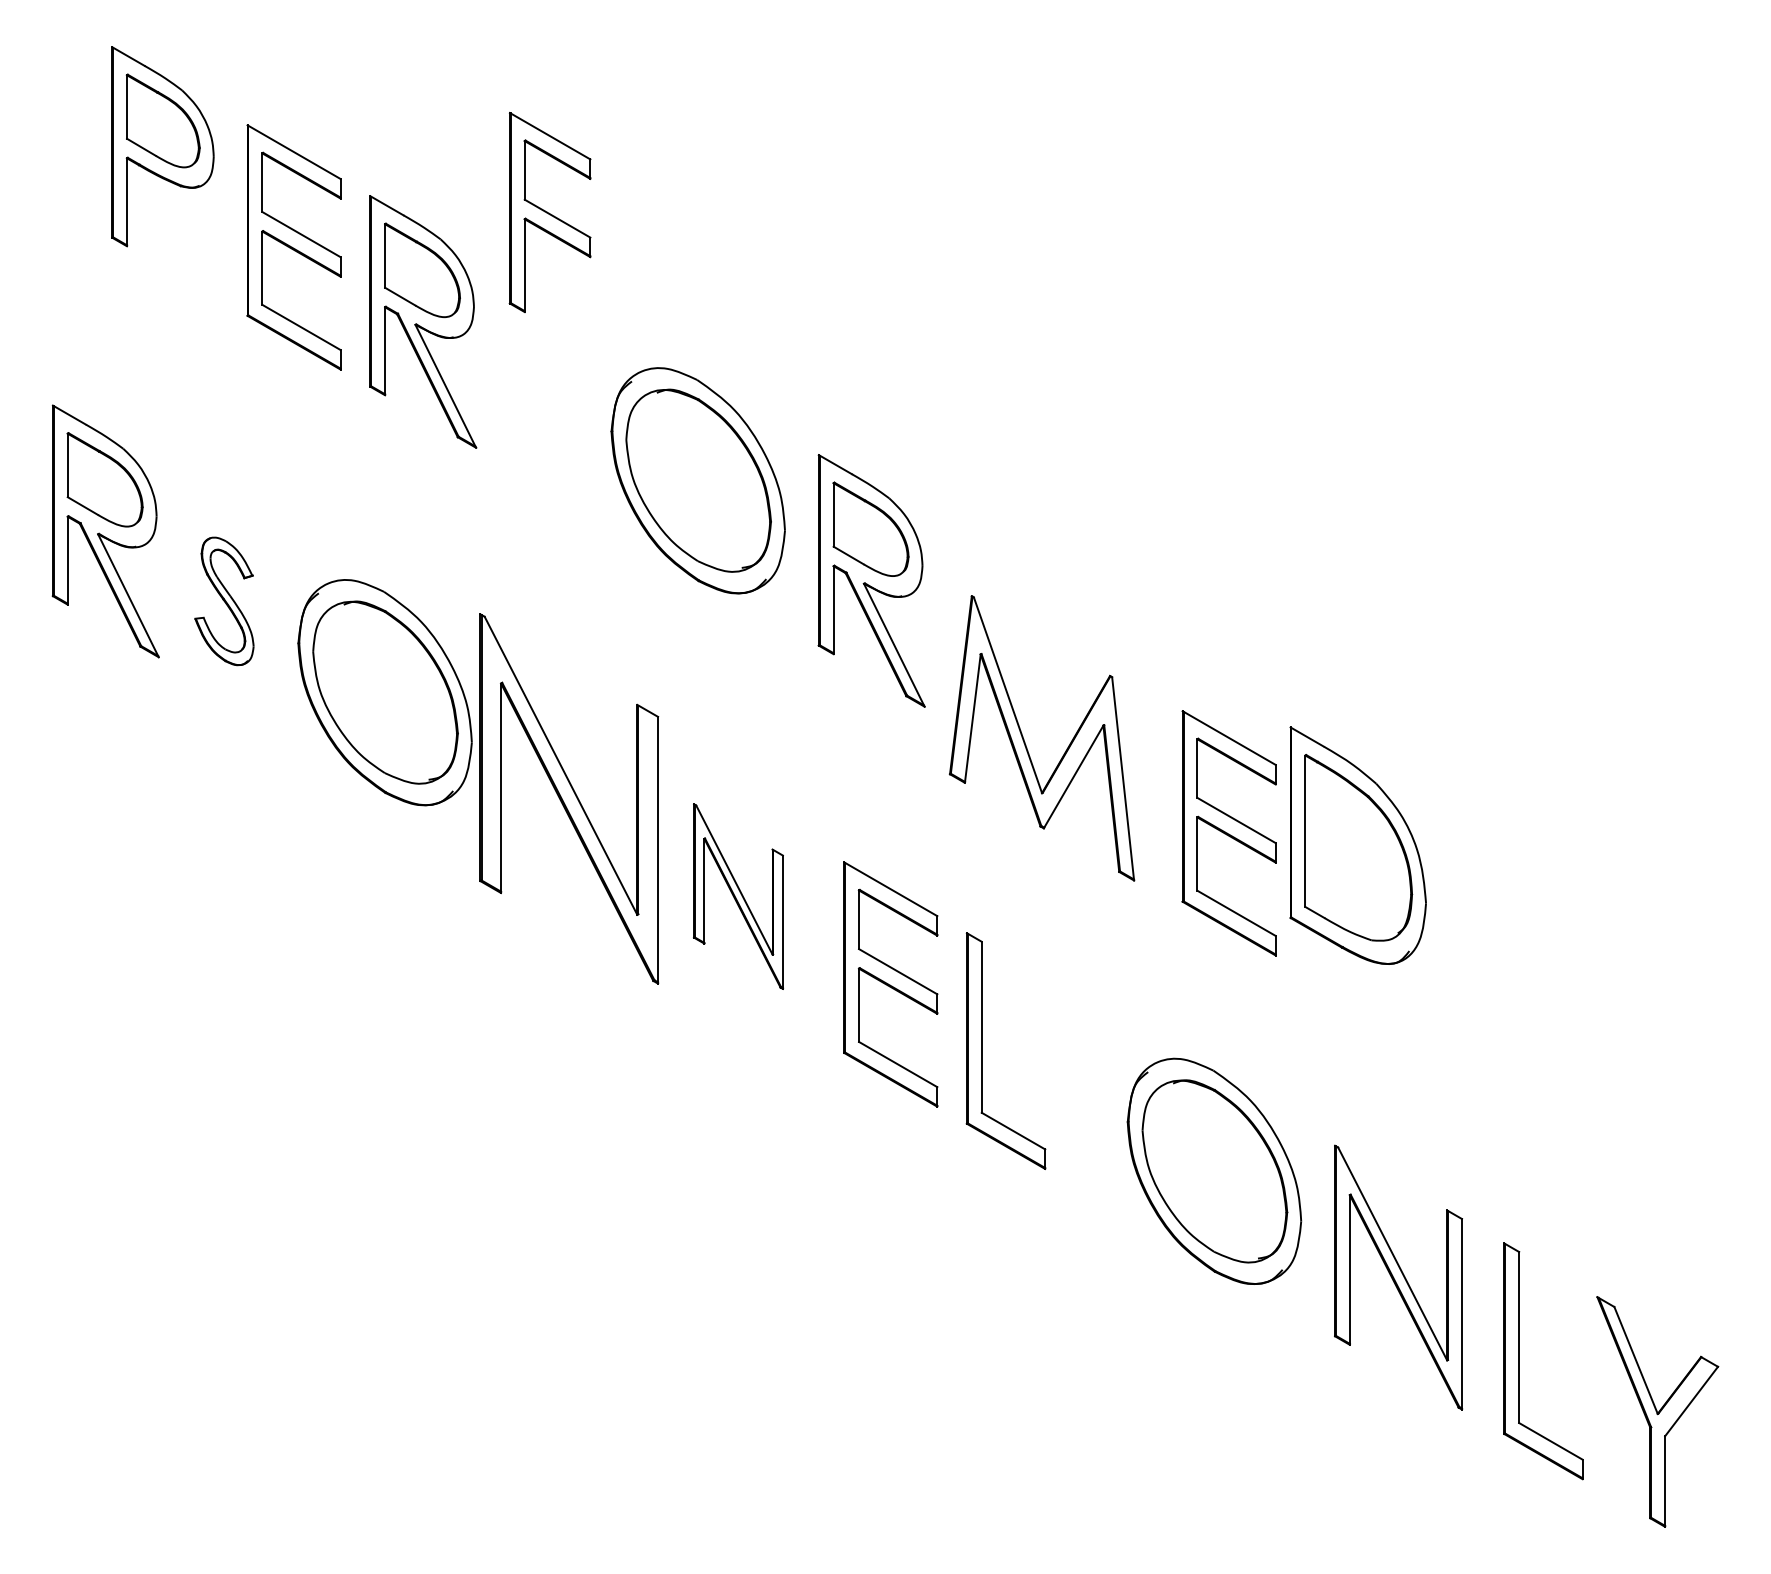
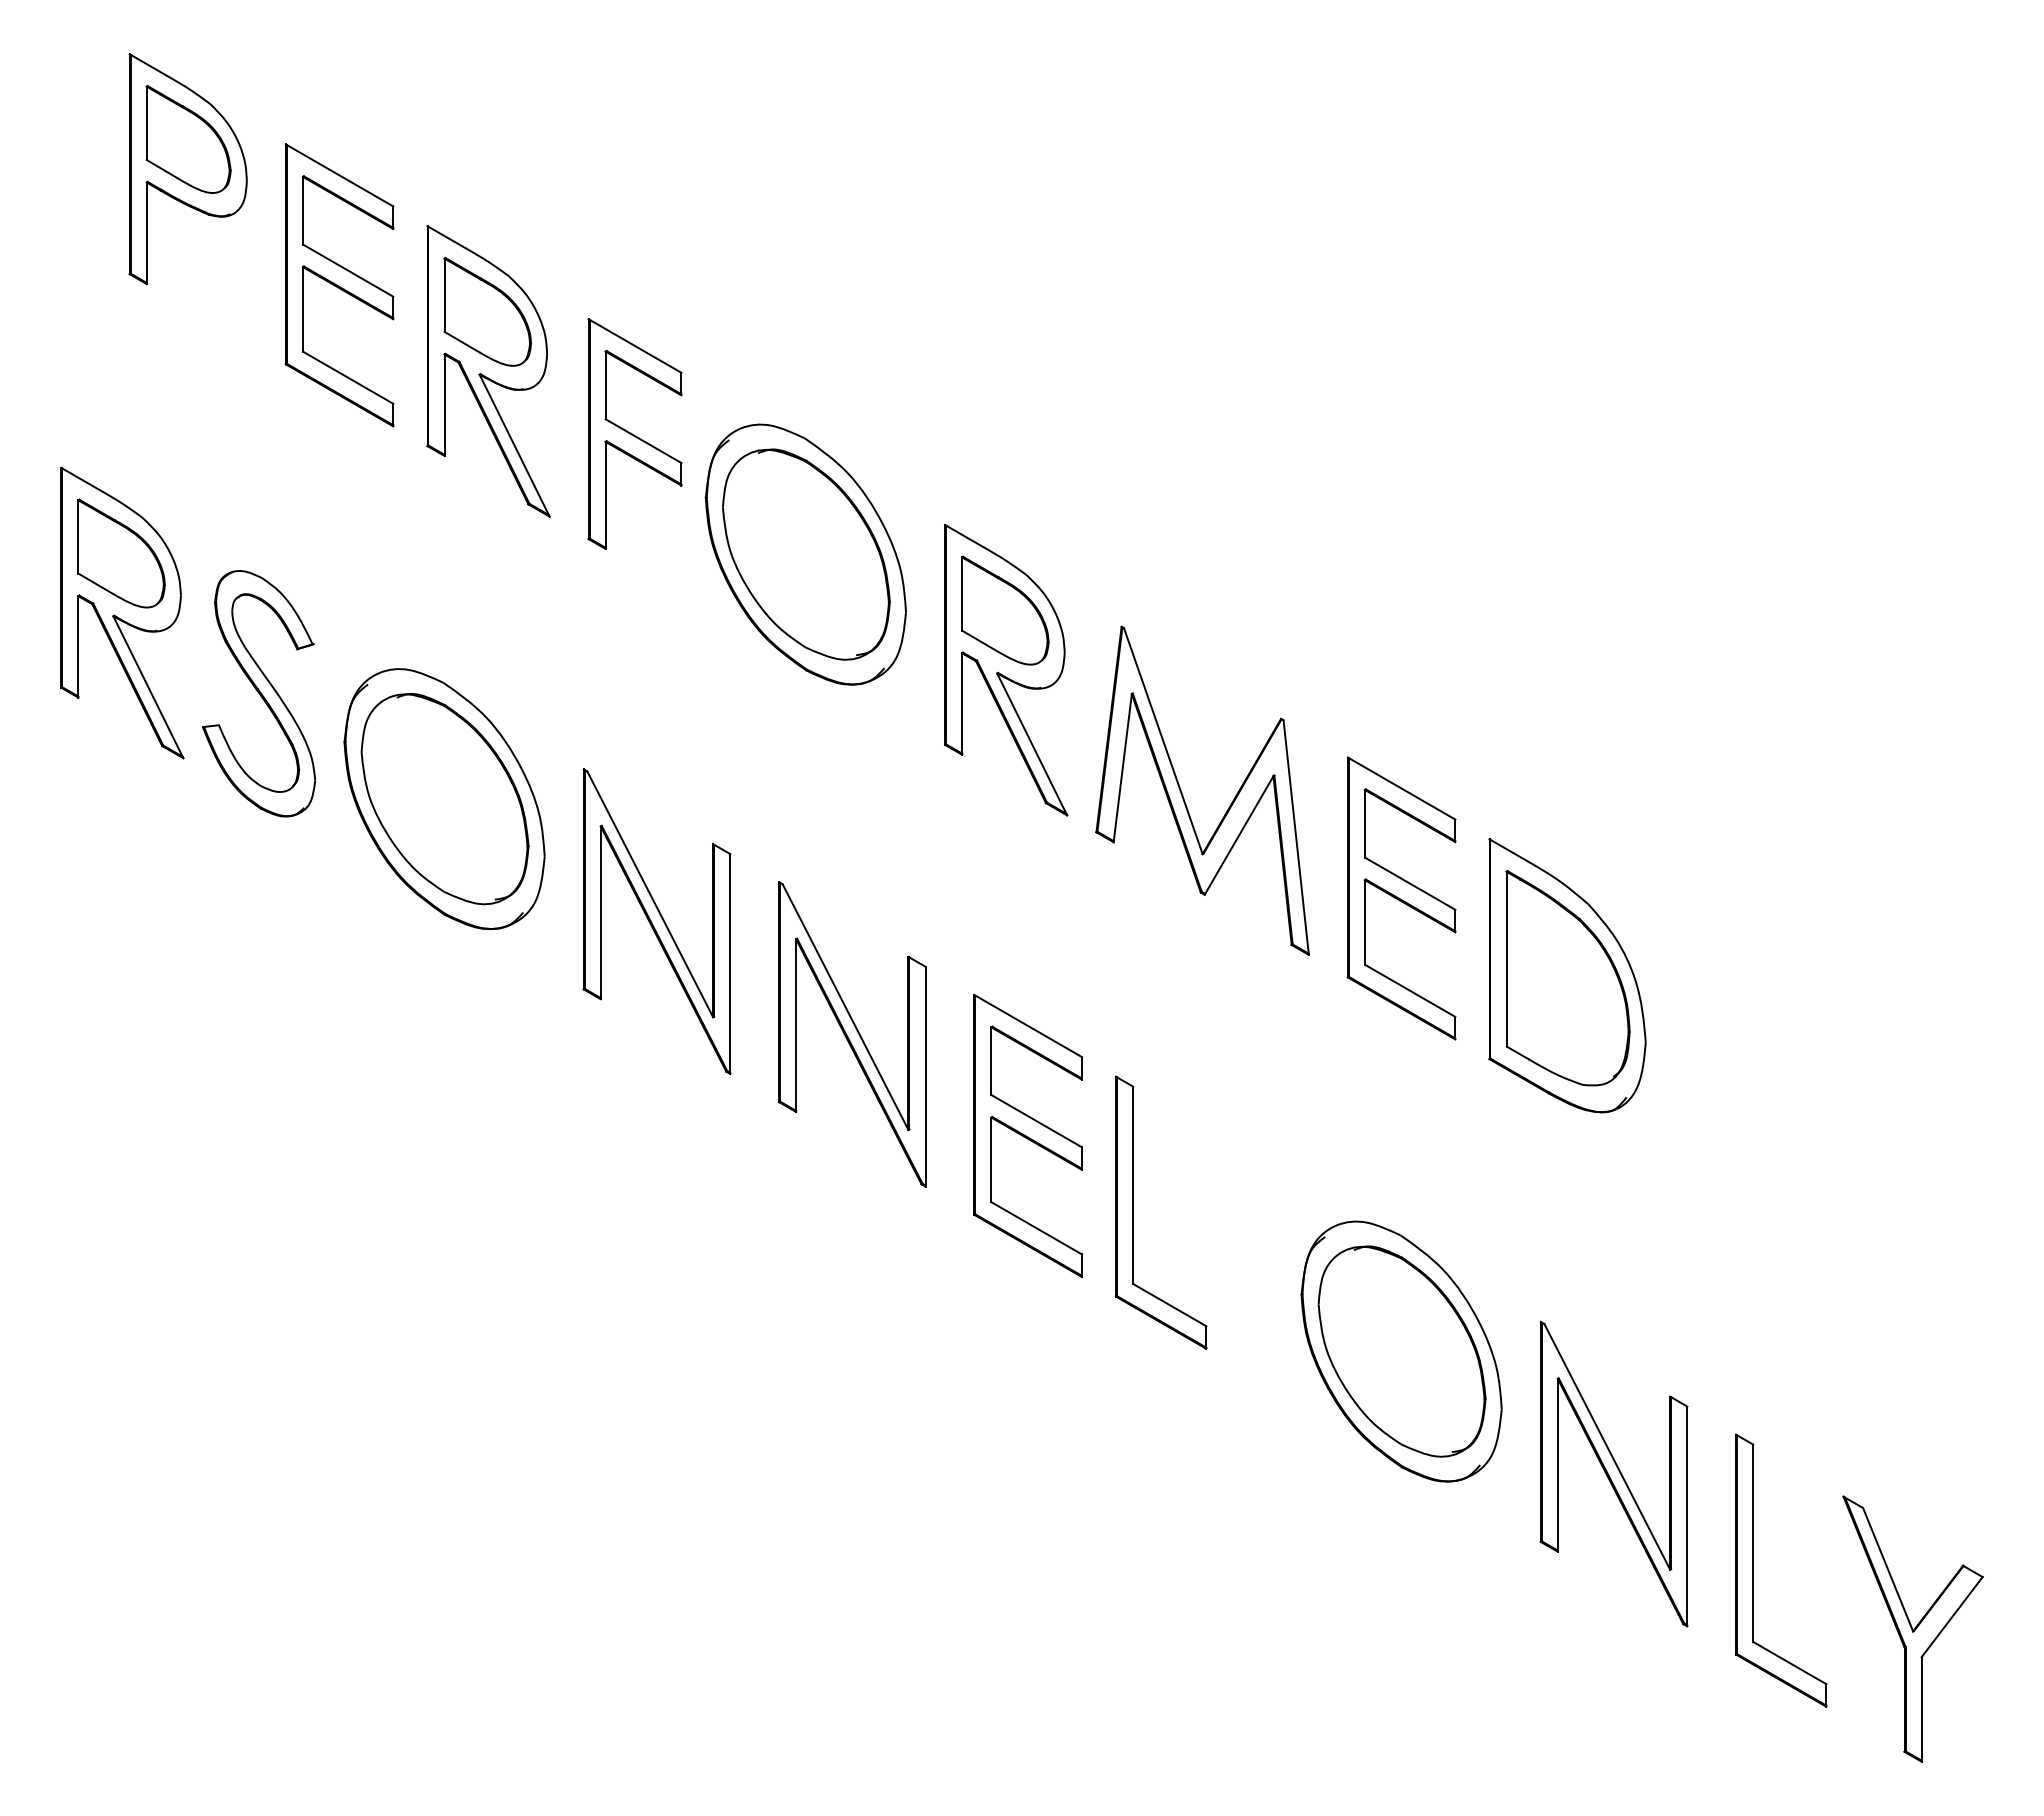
part: (549, 212) -> (634, 433), moved
part: (224, 601) -> (259, 693), size x1.67
part: (1025, 742) -> (1183, 795), moved
part: (568, 798) -> (656, 921), size x0.71
part: (1229, 833) -> (1401, 898), moved
part: (738, 896) -> (852, 1034), size x1.43

